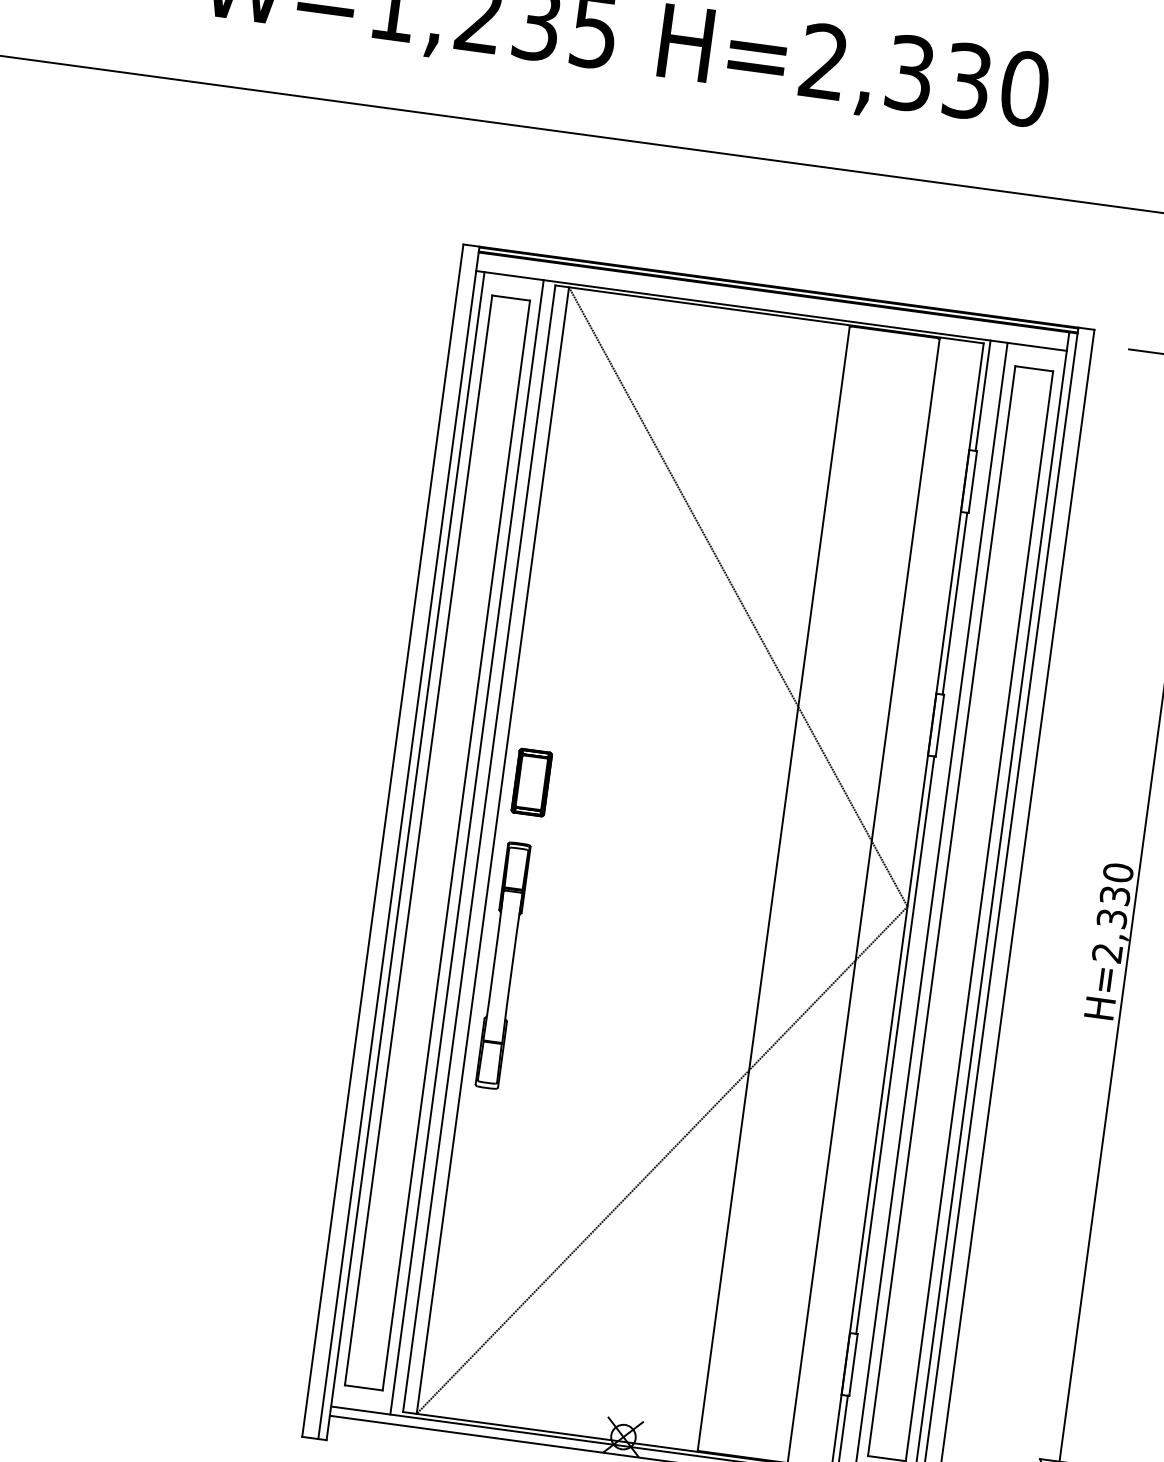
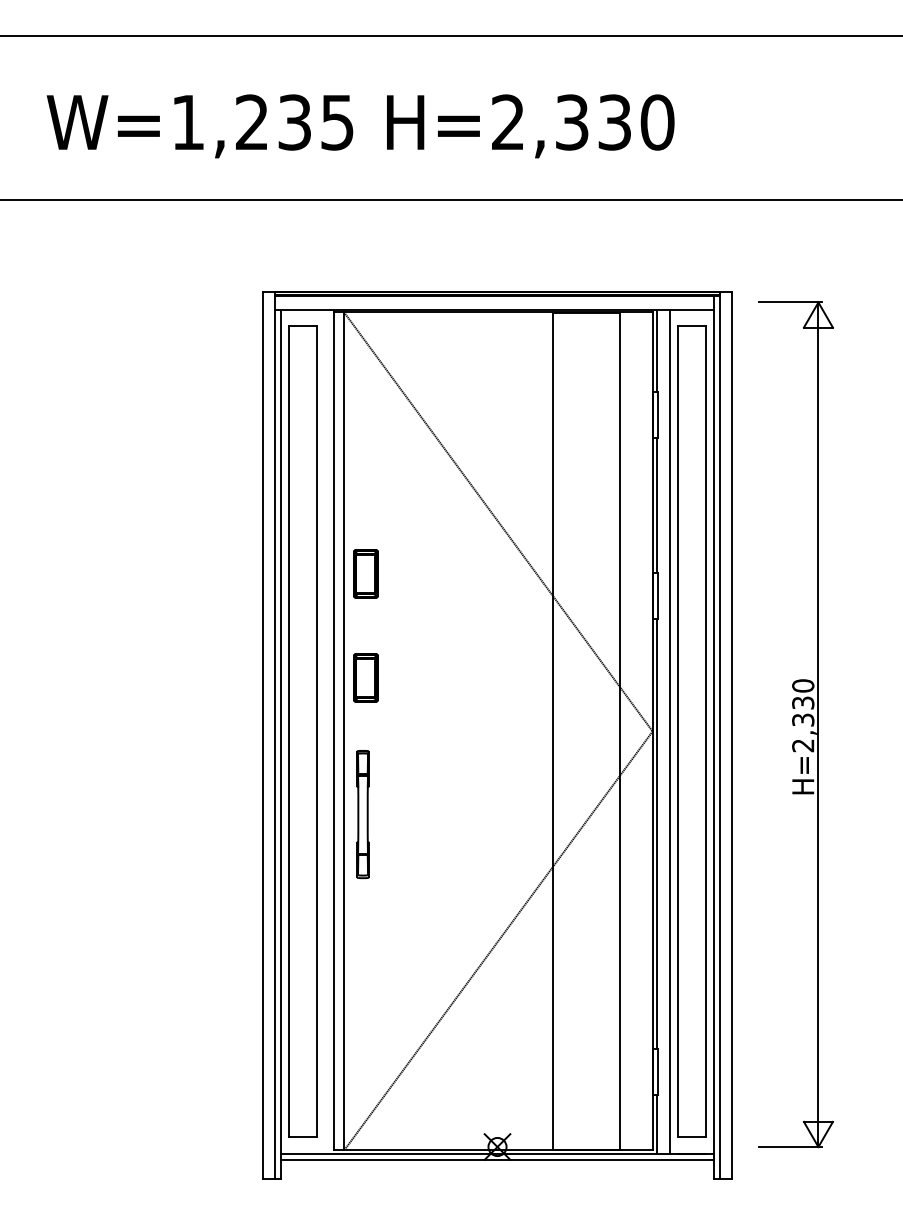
part: (550, 642) -> (365, 573), added
line: (466, 847) -> (324, 731), removed
part: (502, 965) -> (362, 814), size x0.7

